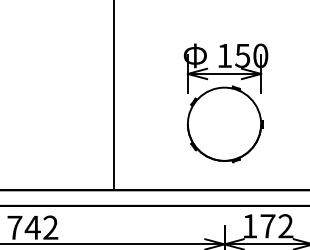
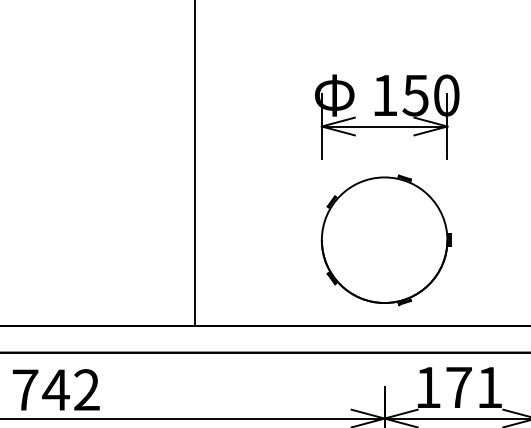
part: (225, 124) -> (386, 240), moved
text: (285, 226) -> (489, 387), 172 -> 171

